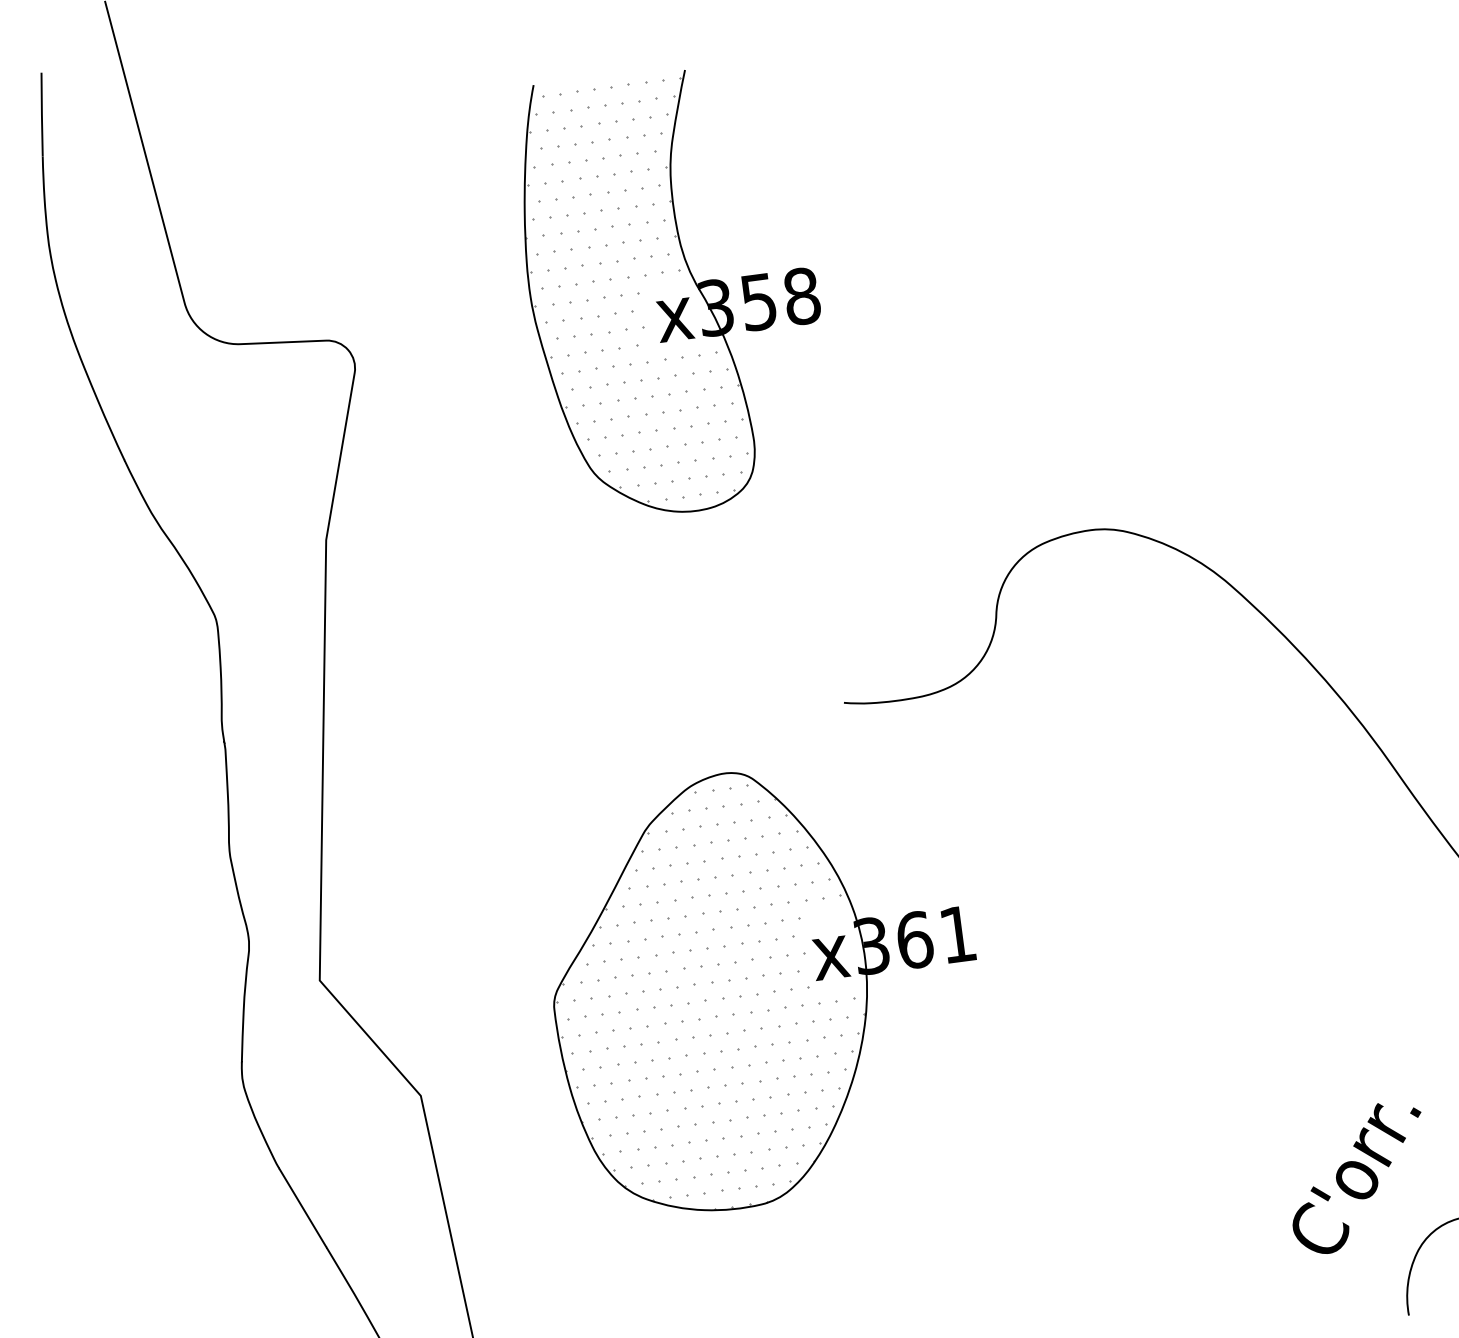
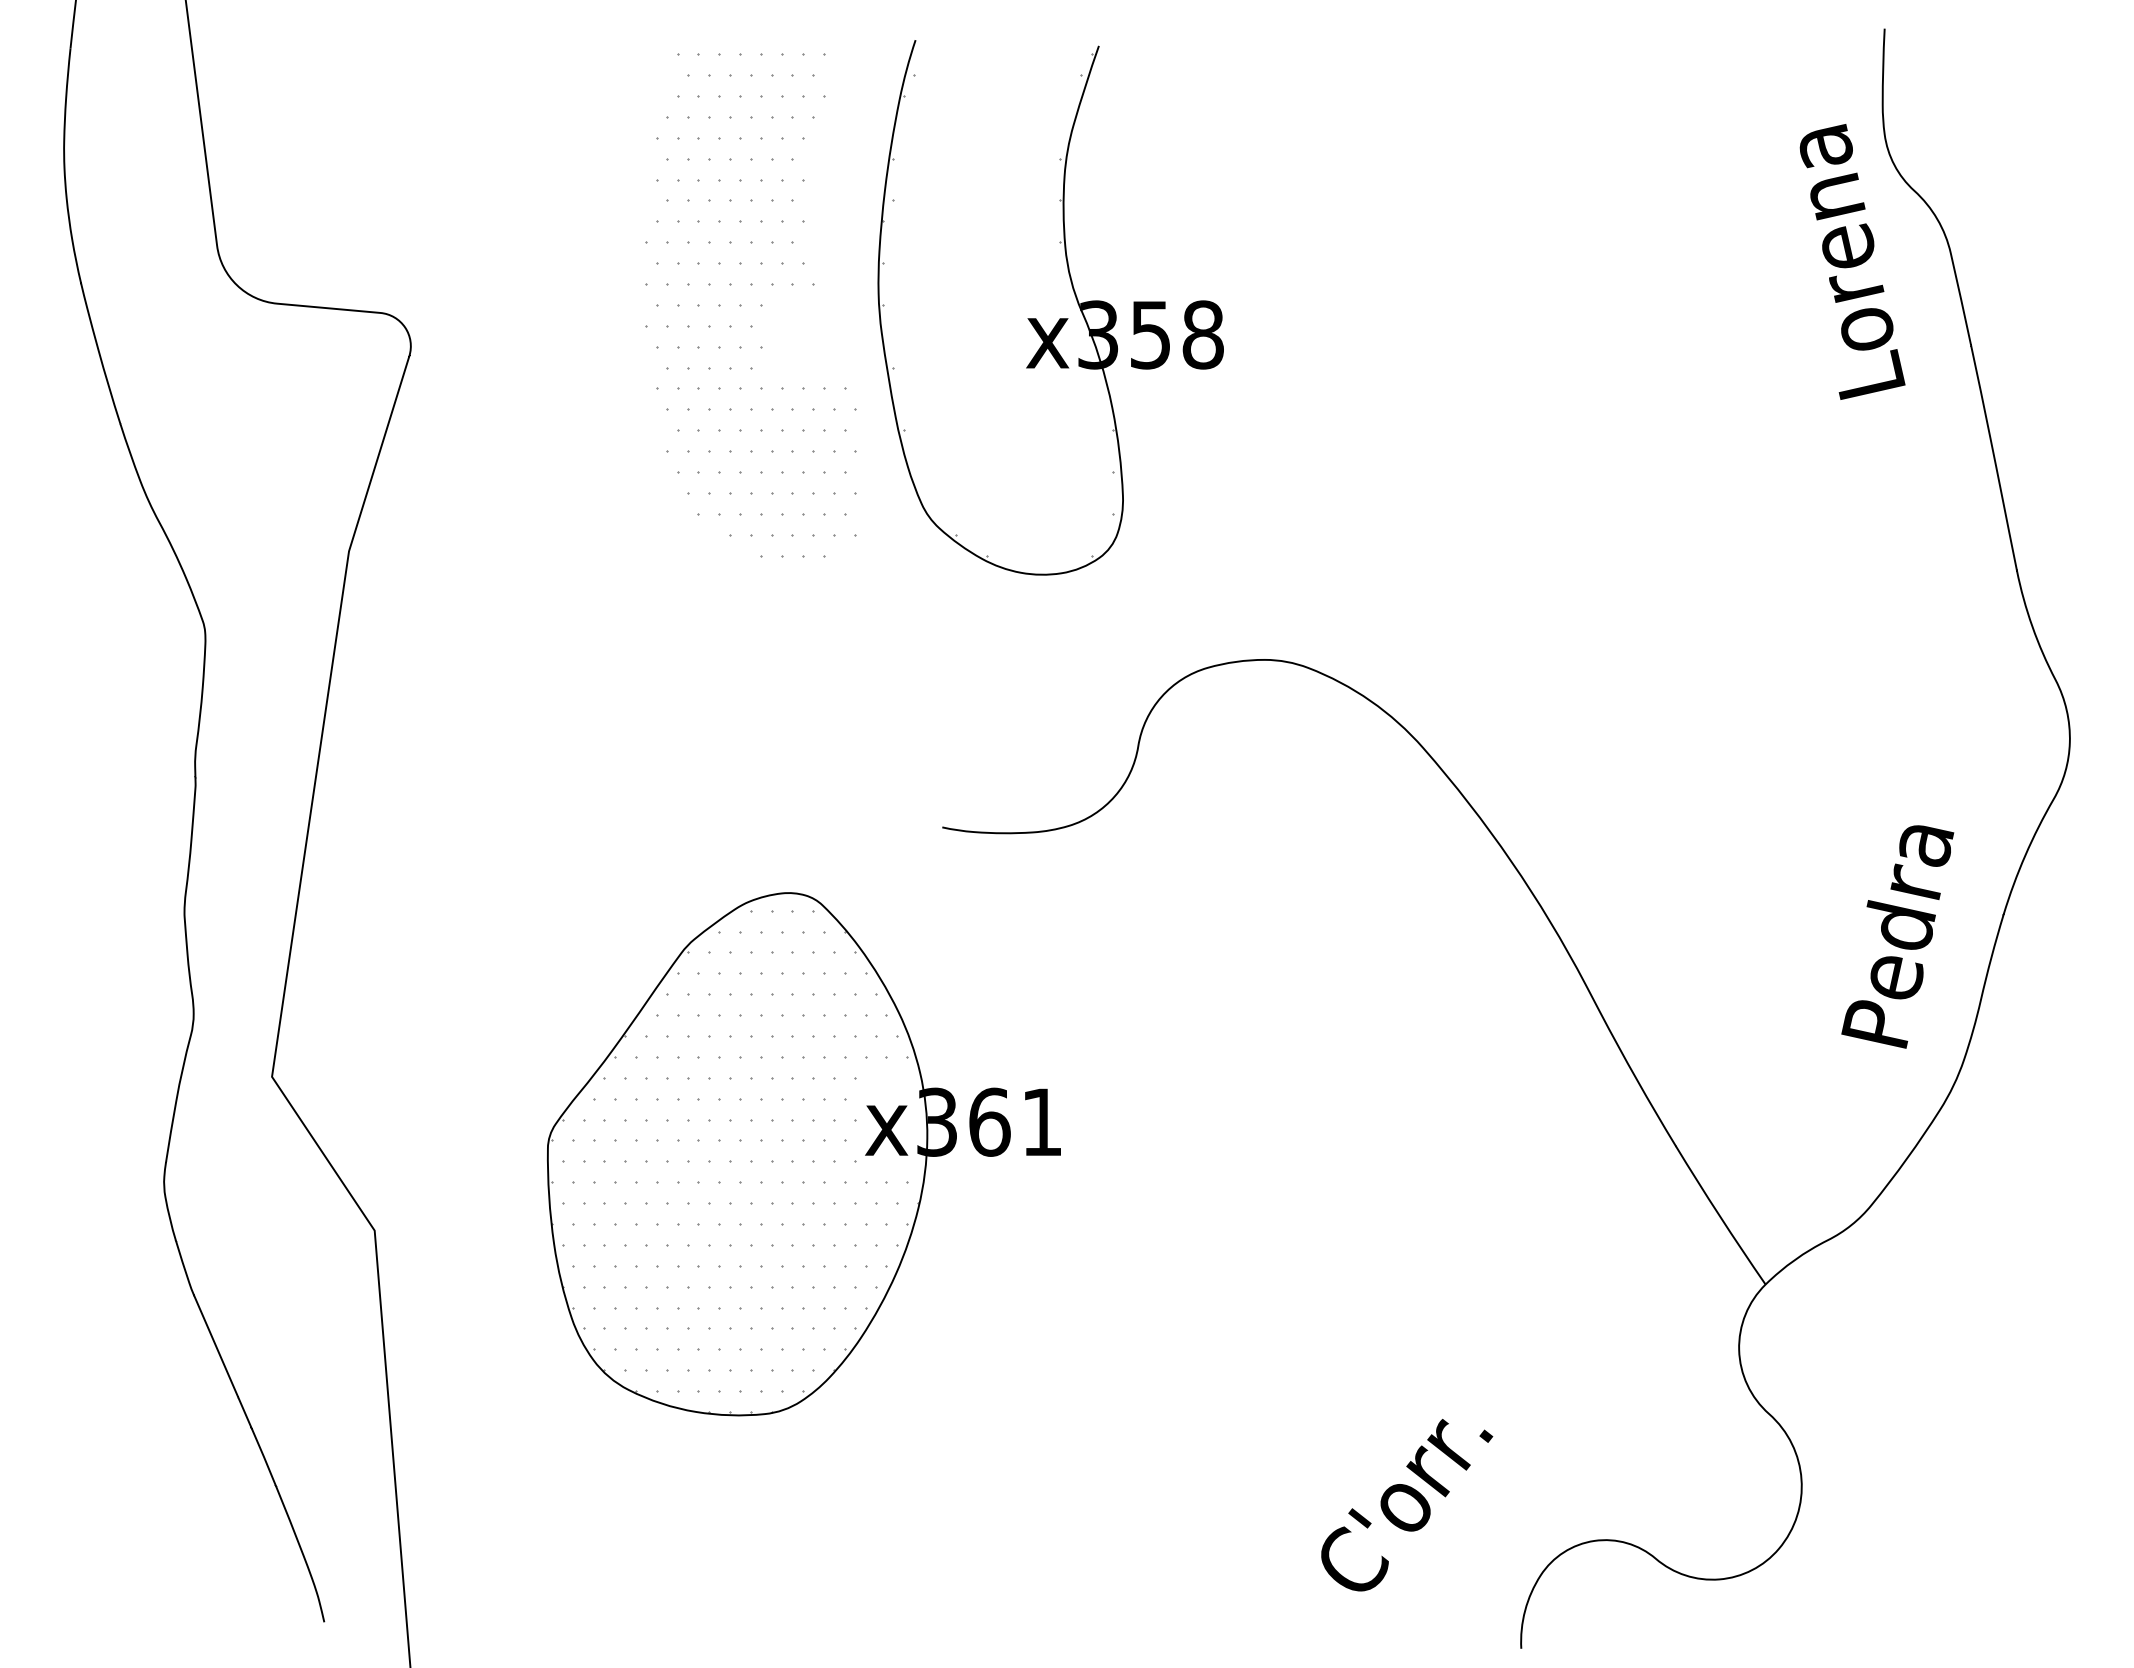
part: (682, 298) -> (1059, 318), moved
text: (1358, 1178) -> (1407, 1505), moved

